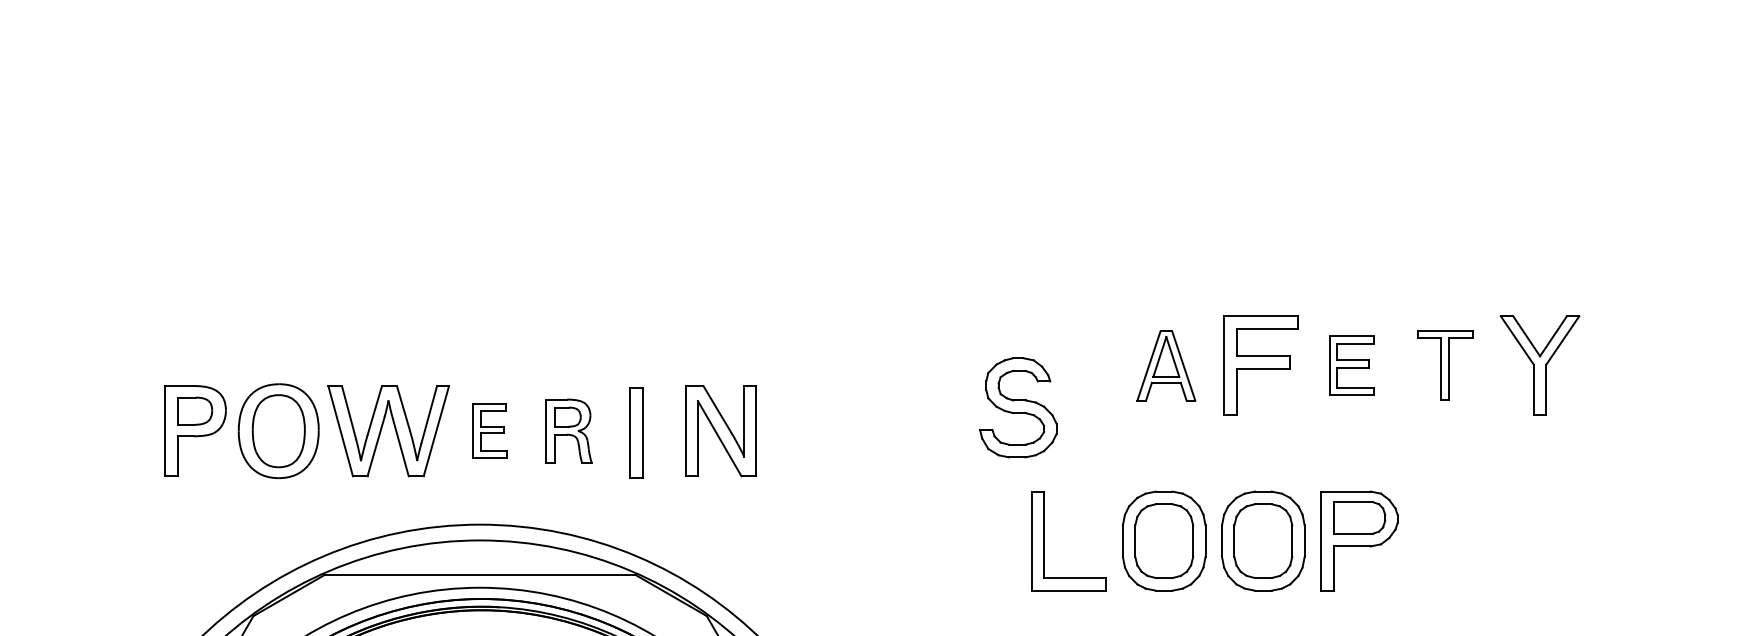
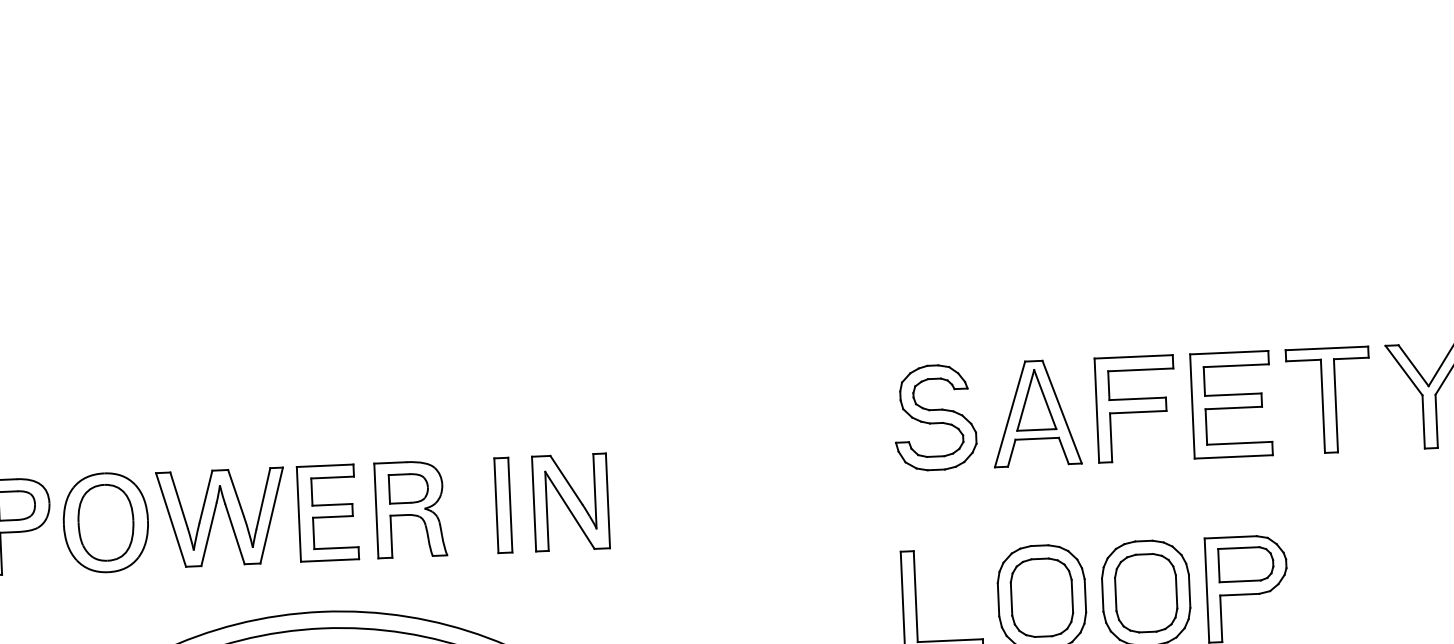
part: (1166, 365) -> (1036, 412), size x1.43
part: (1351, 365) -> (1230, 404), size x1.67
part: (1444, 365) -> (1328, 400), size x1.43
part: (1018, 407) -> (935, 417), moved
part: (489, 430) -> (327, 512), size x1.67
part: (568, 430) -> (410, 508), size x1.43
part: (636, 432) -> (503, 504), moved

